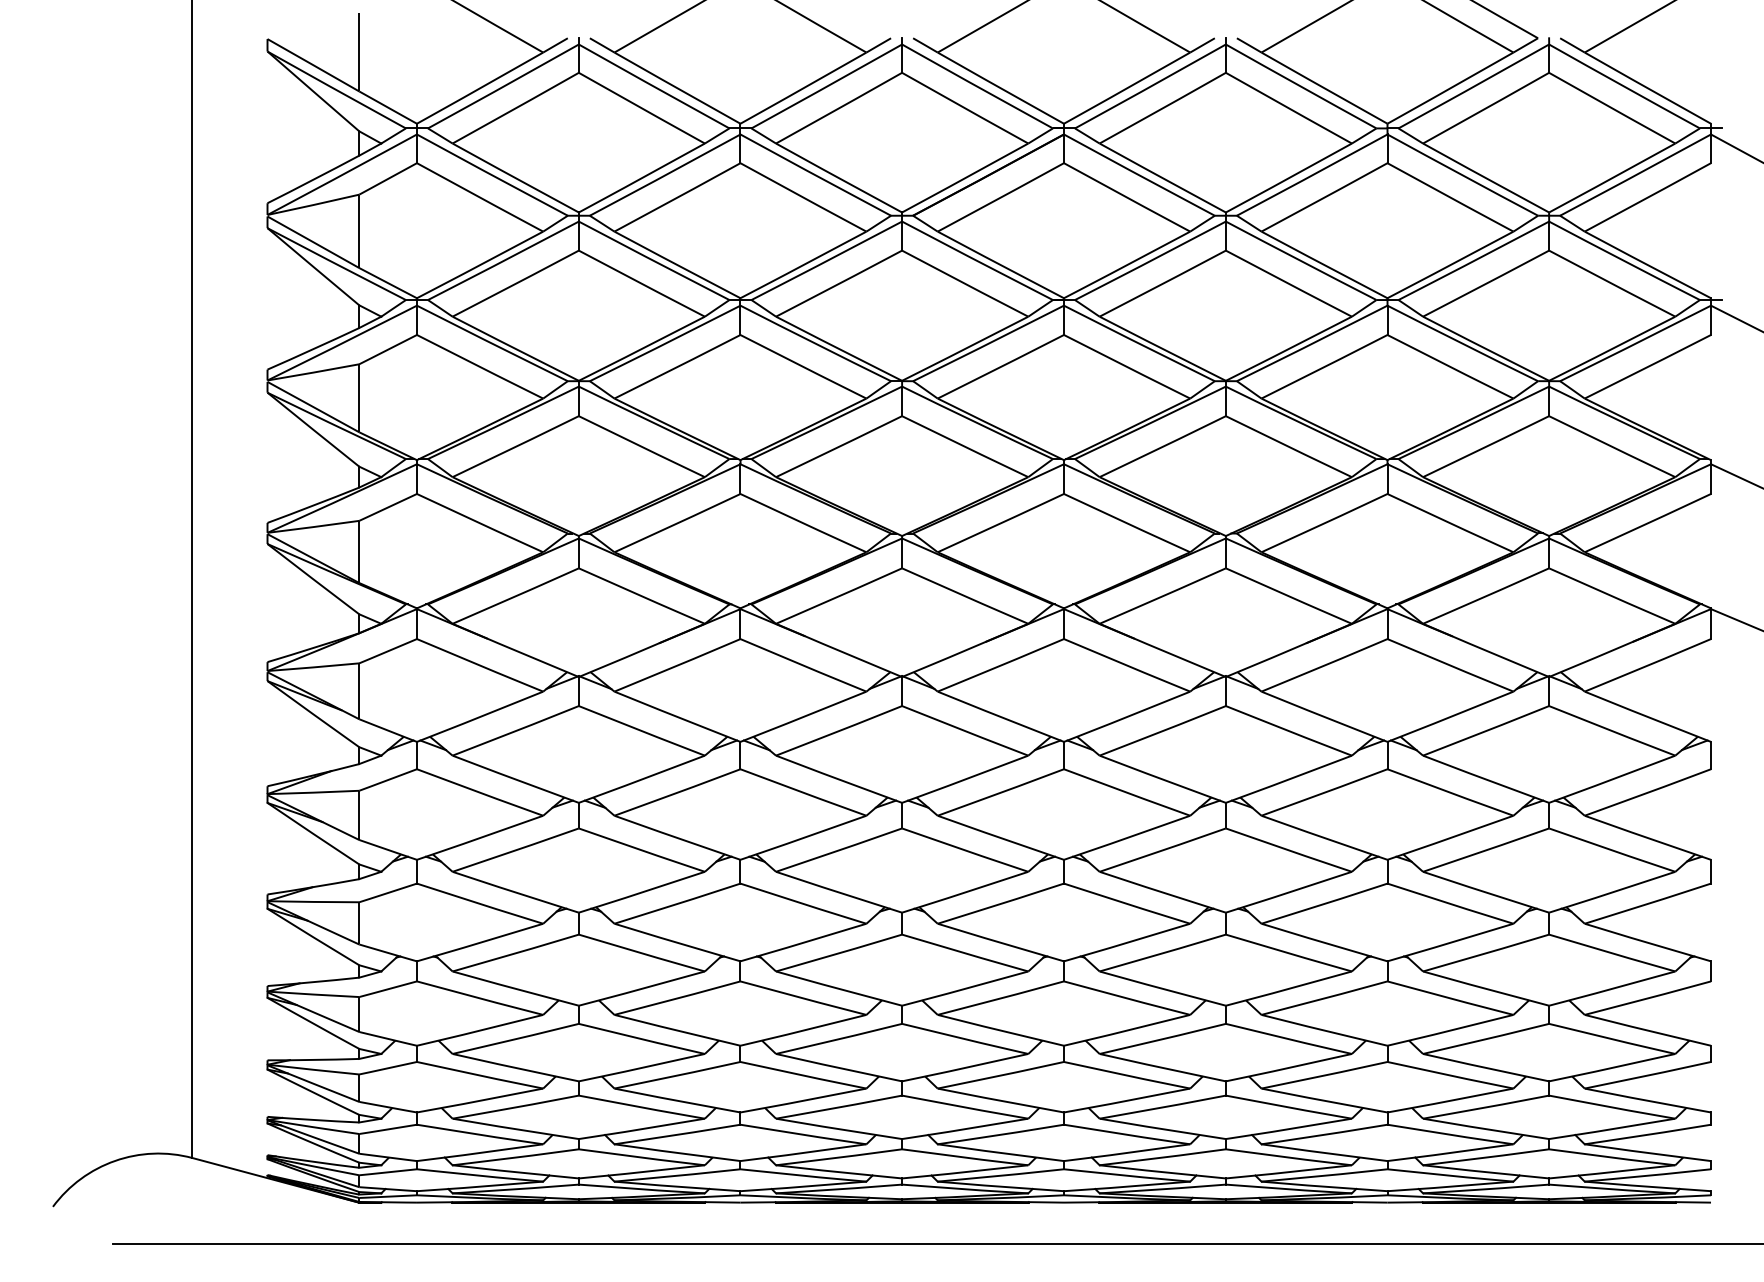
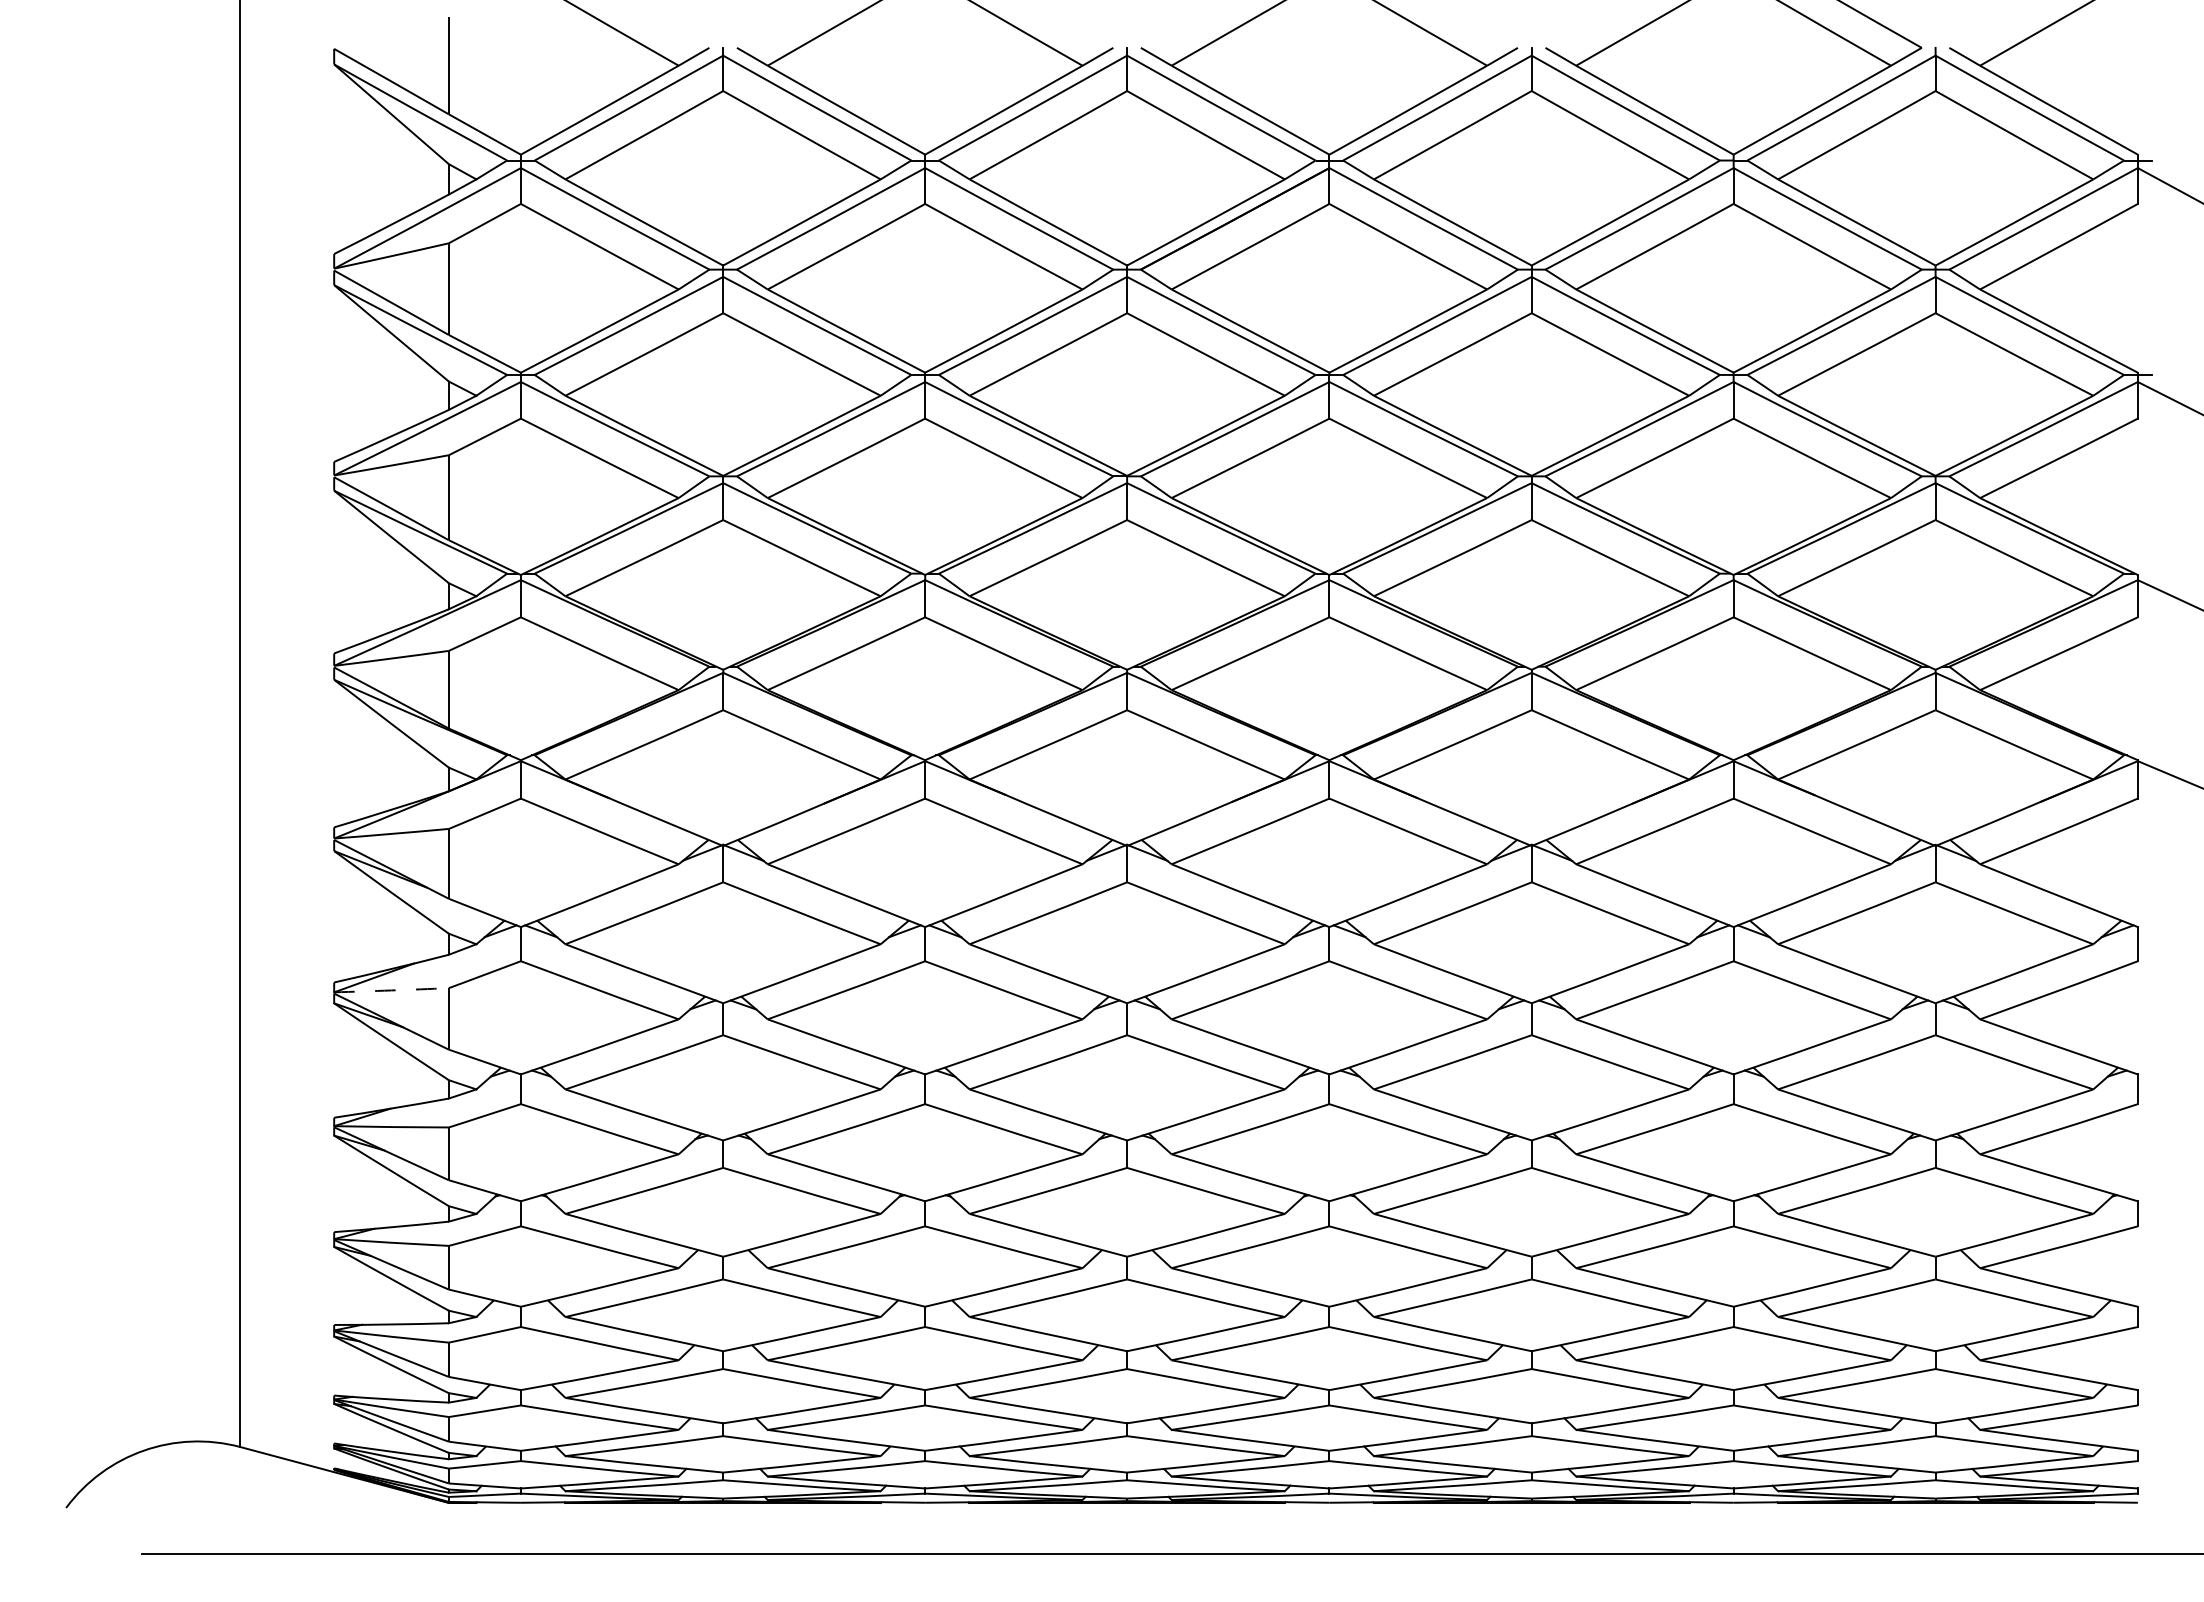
arc: (313, 792) -> (391, 990), solid -> dashed

